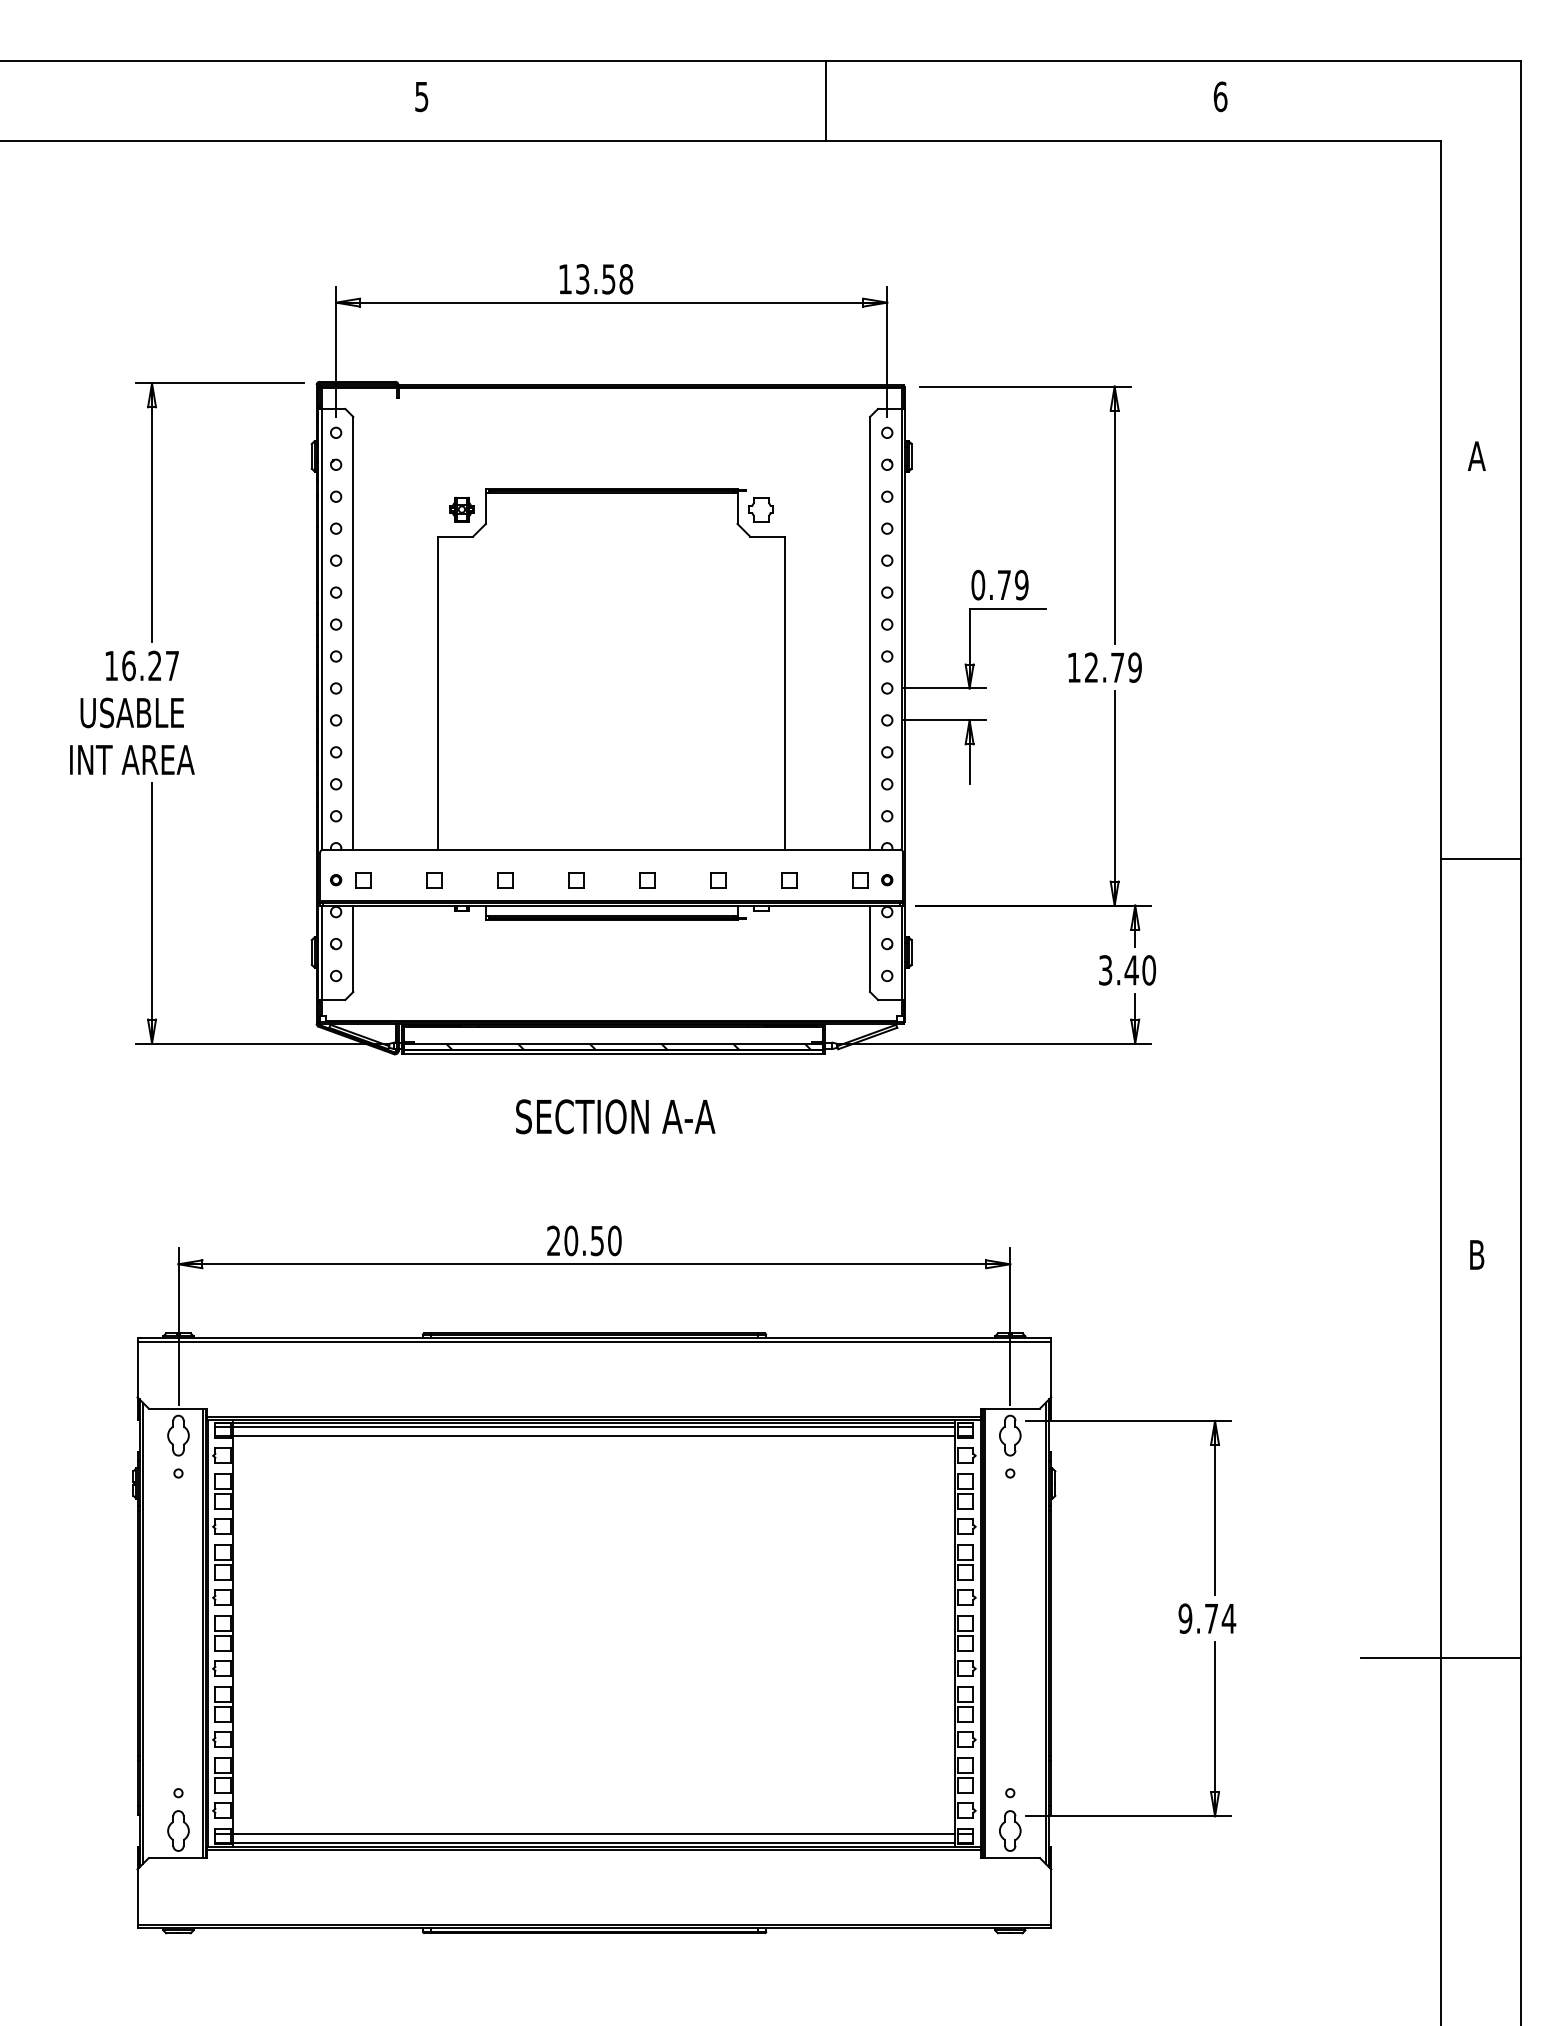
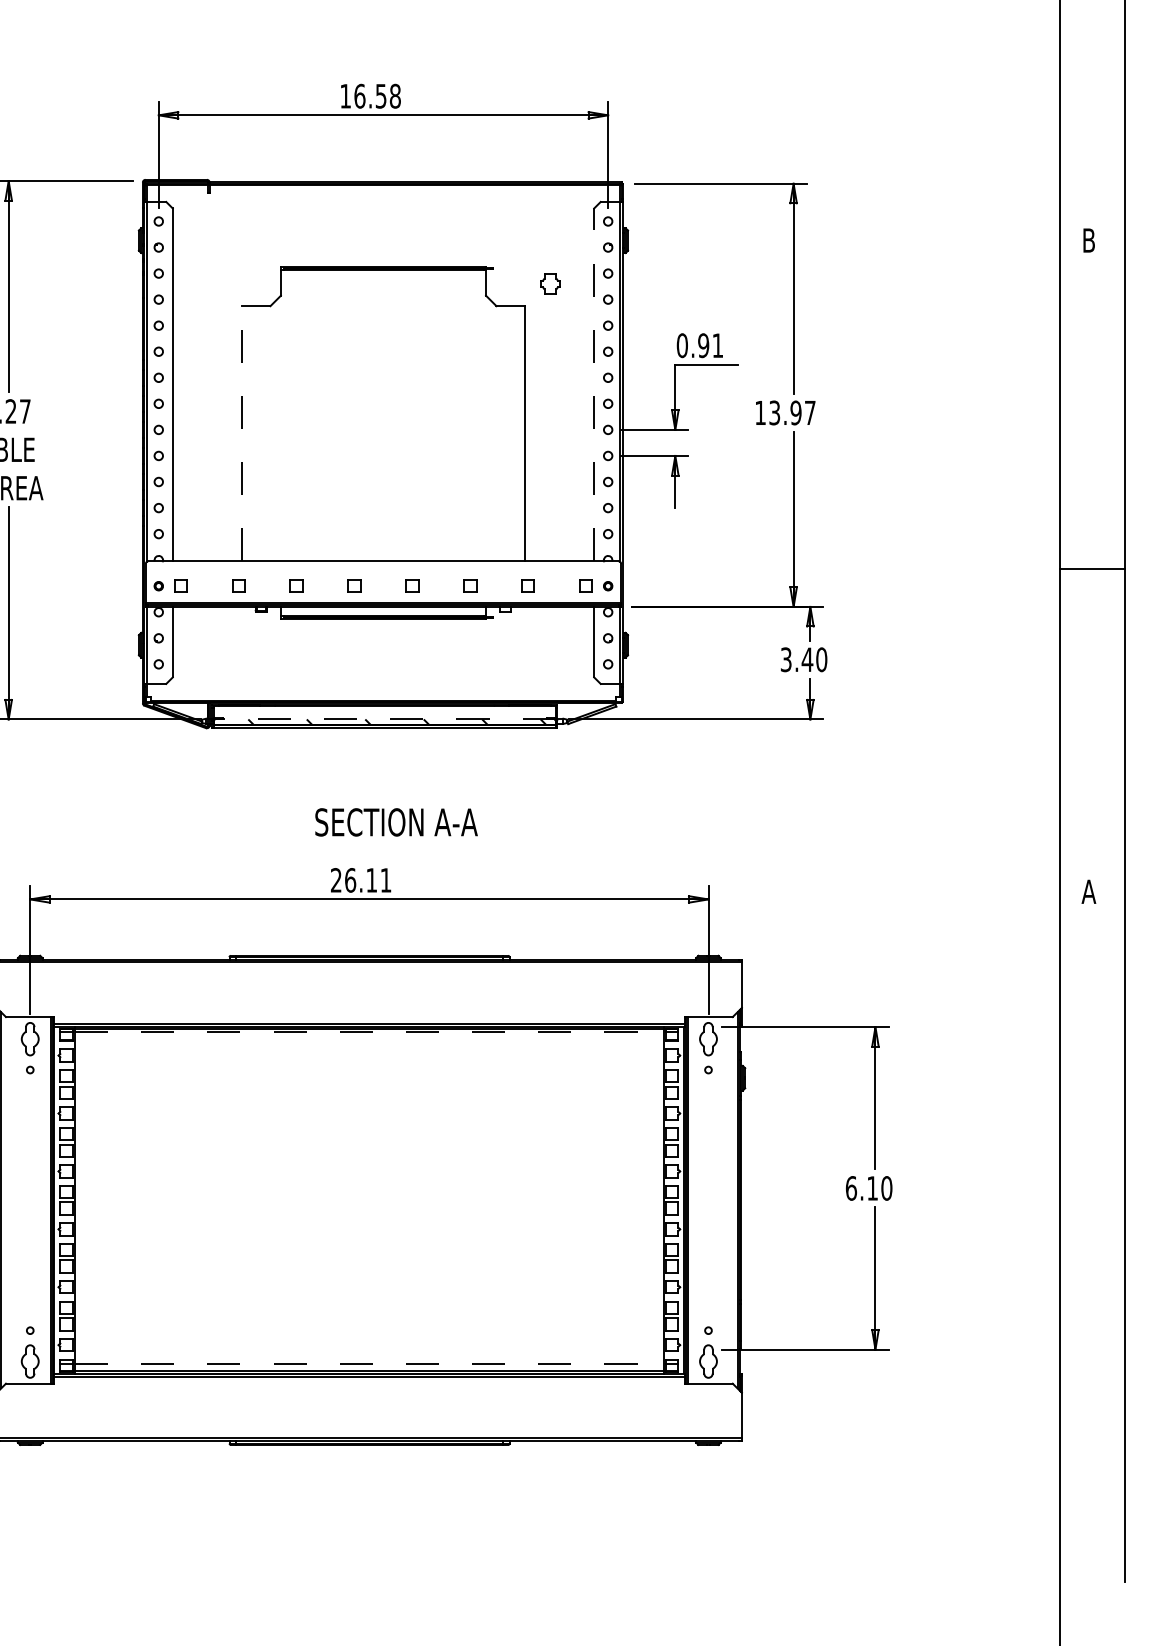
text: (582, 279) -> (359, 96), 13.58 -> 16.58
text: (1476, 455) -> (1088, 239), A -> B
part: (461, 509) -> (261, 283), removed
part: (760, 509) -> (549, 283), moved
text: (1012, 584) -> (710, 345), 0.79 -> 0.91
line: (870, 632) -> (594, 384), solid -> dashed
text: (1113, 667) -> (792, 412), 12.79 -> 13.97
line: (437, 692) -> (241, 433), solid -> dashed
line: (613, 1043) -> (384, 719), solid -> dashed
text: (615, 1116) -> (396, 822), moved
text: (592, 1240) -> (367, 880), 20.50 -> 26.11
text: (1476, 1254) -> (1088, 891), B -> A
line: (594, 1427) -> (369, 1032), solid -> dashed
line: (594, 1436) -> (369, 1039), removed
text: (1207, 1618) -> (869, 1188), 9.74 -> 6.10
line: (1440, 1658) -> (1059, 1220), removed
line: (594, 1833) -> (369, 1363), solid -> dashed

